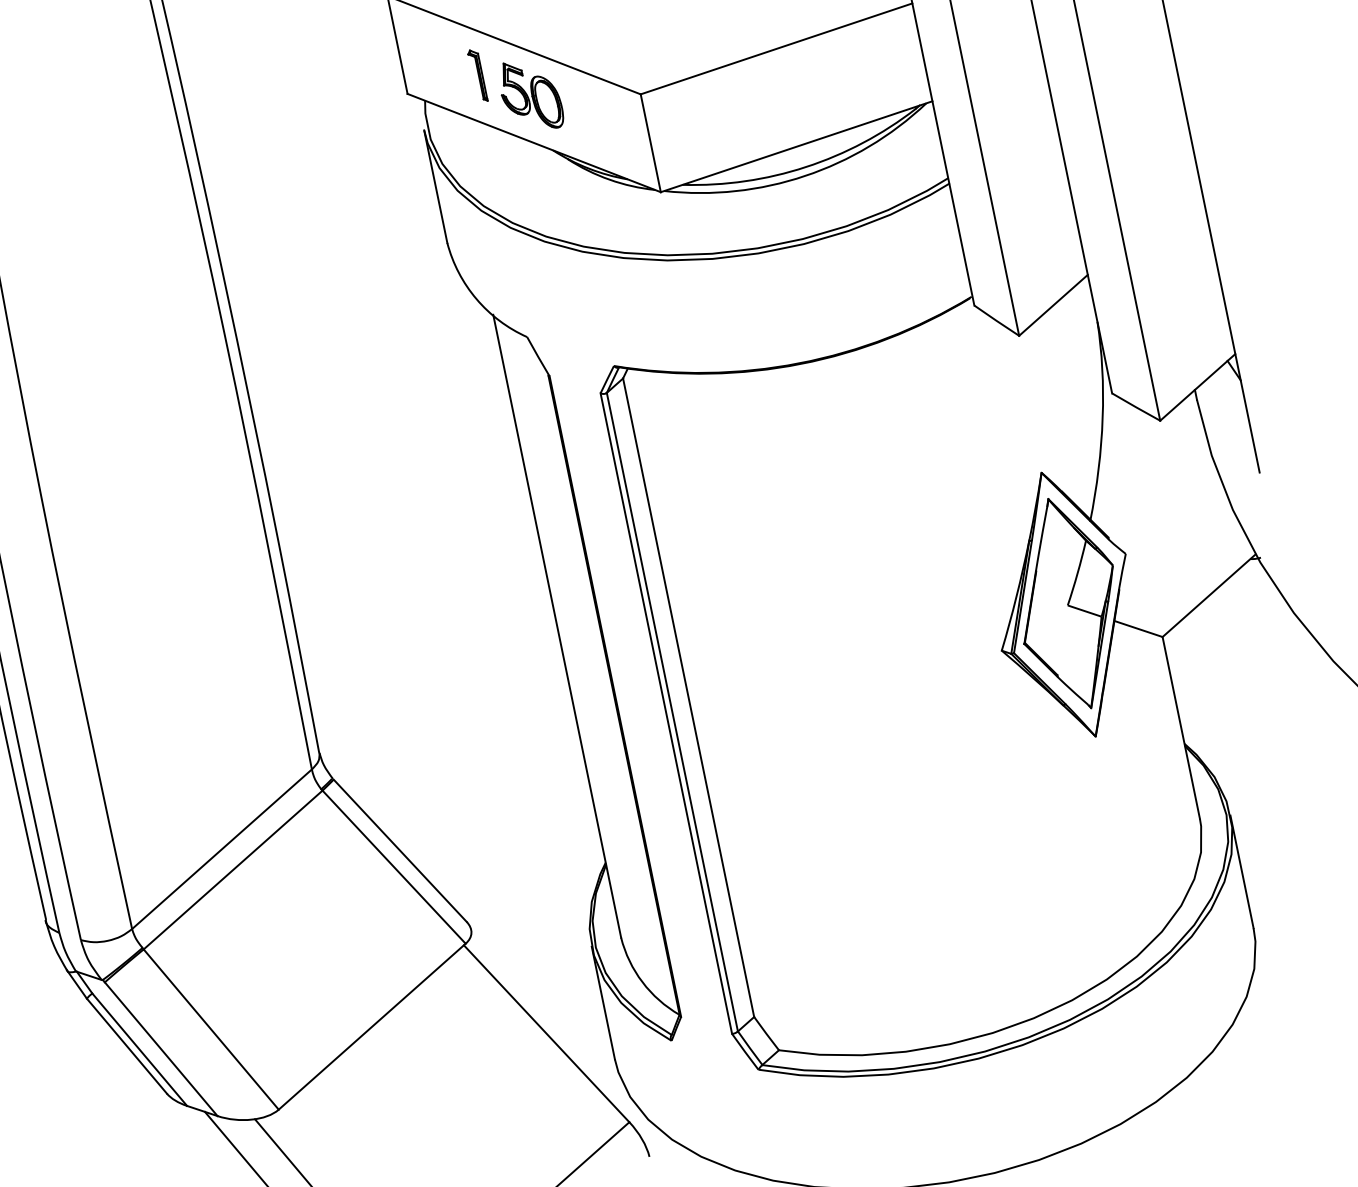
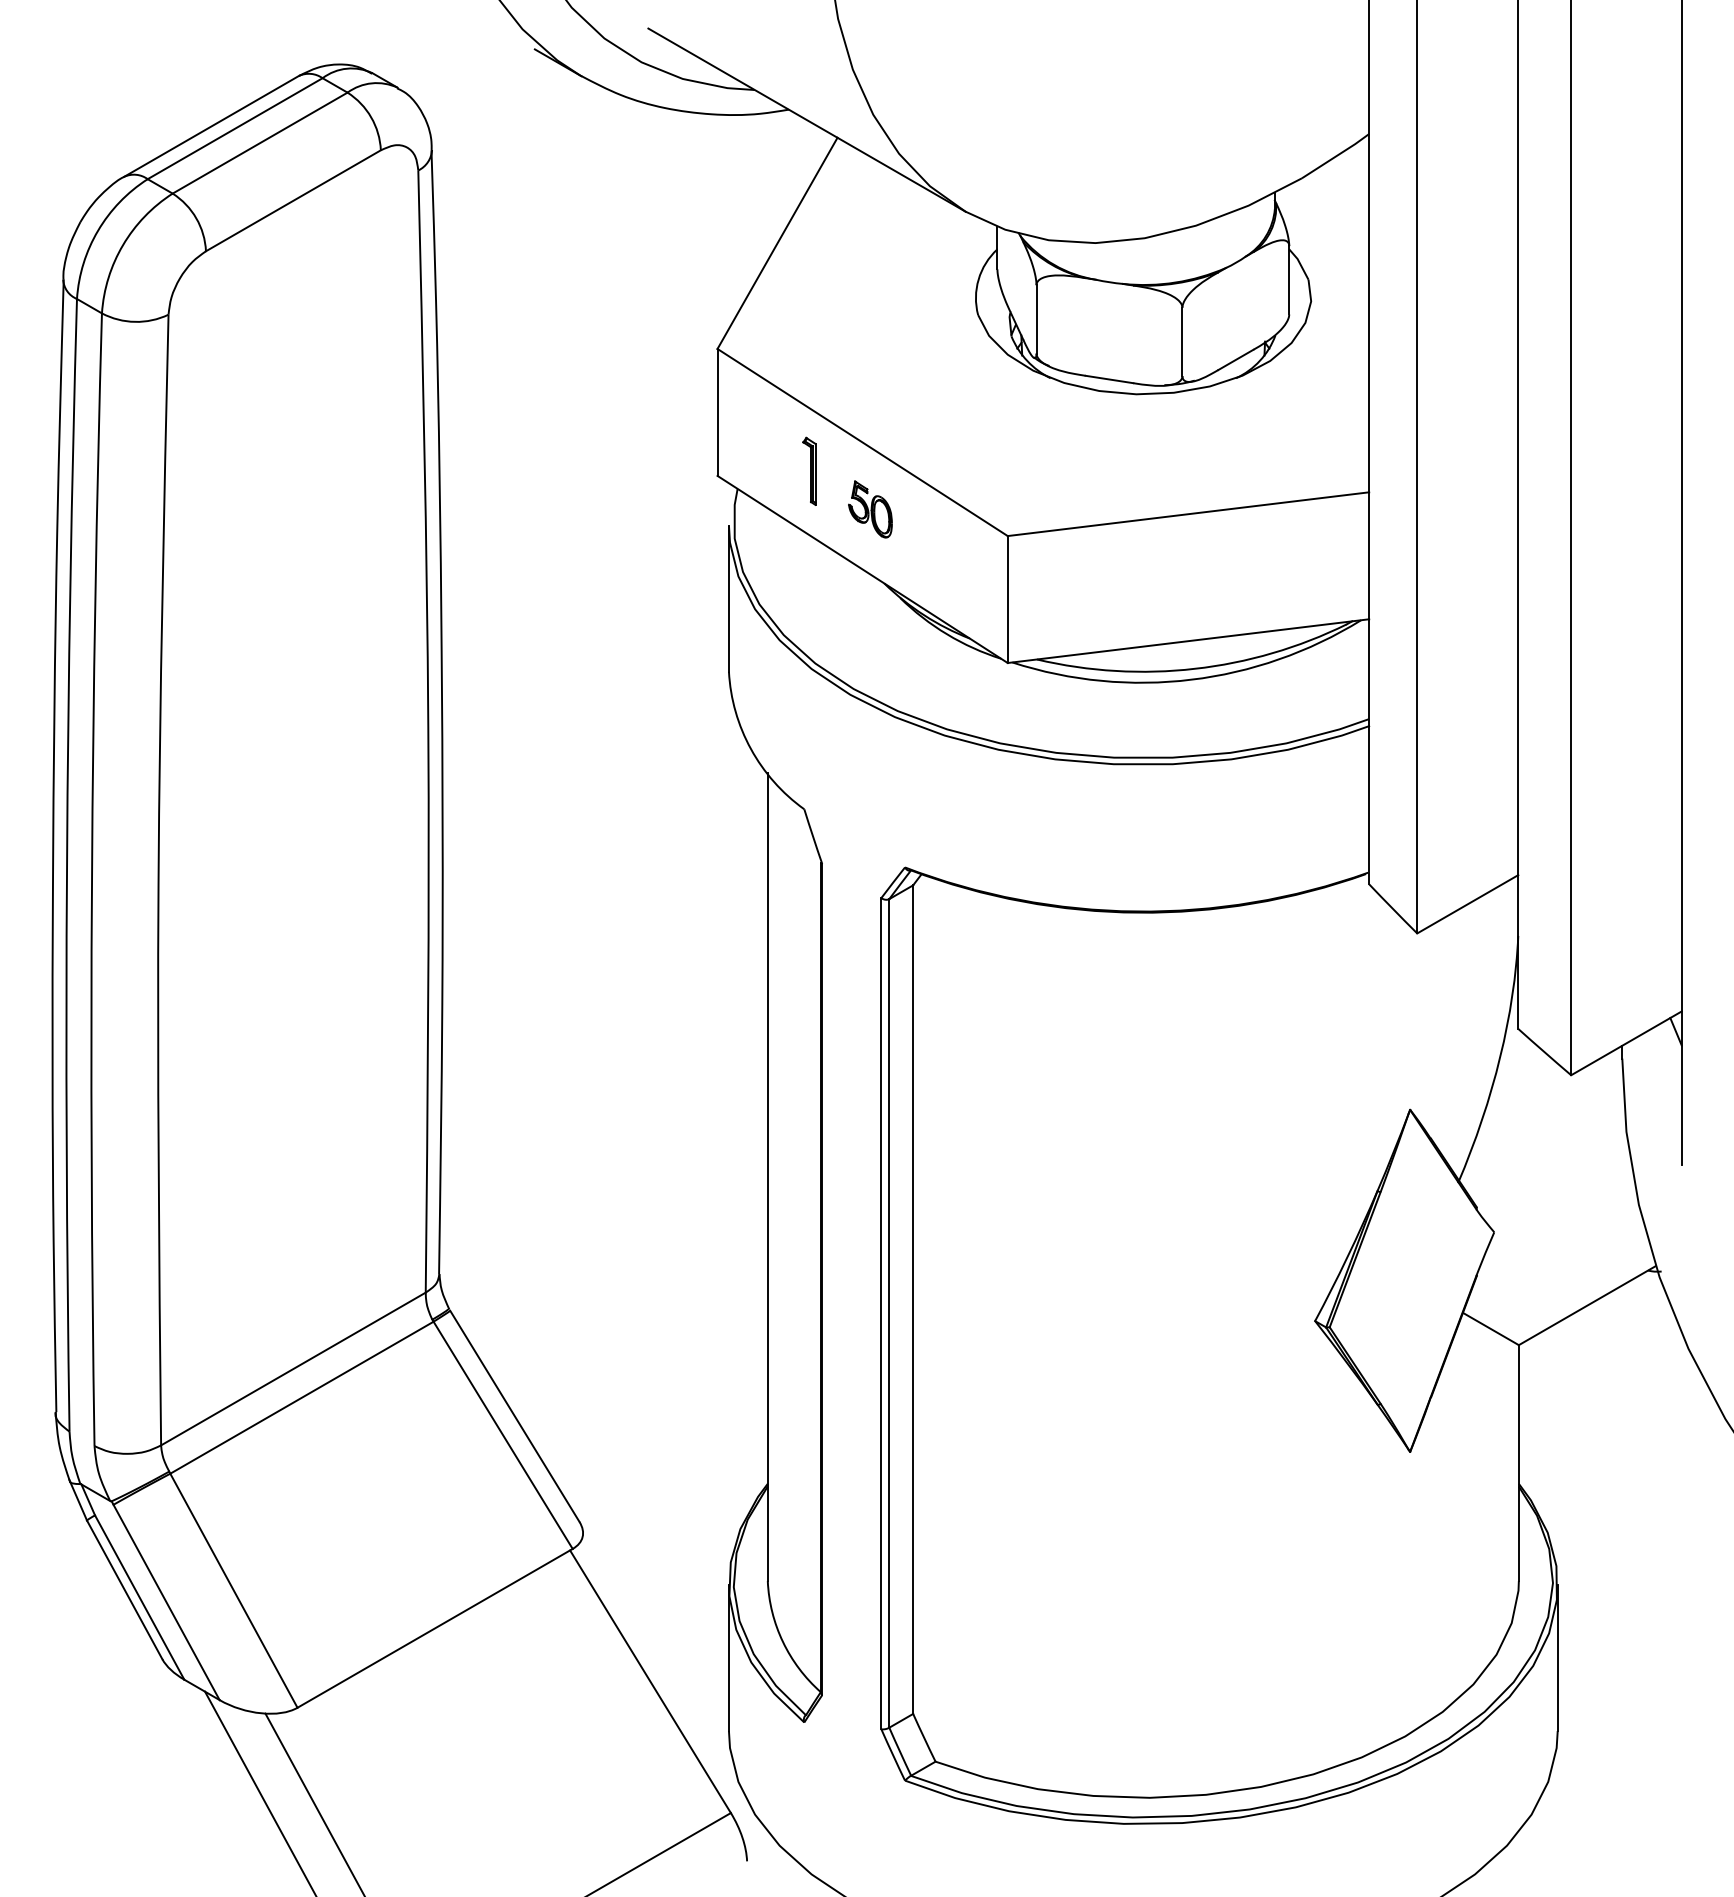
part: (530, 95) -> (870, 509), size x0.6
part: (1067, 603) -> (1409, 1279), removed

